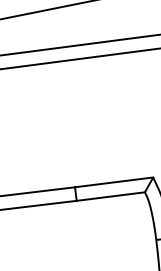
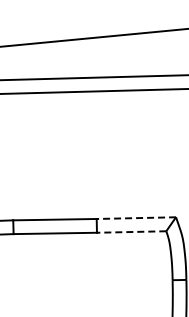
line: (114, 182) -> (136, 218), solid -> dashed
line: (110, 197) -> (131, 232), solid -> dashed

